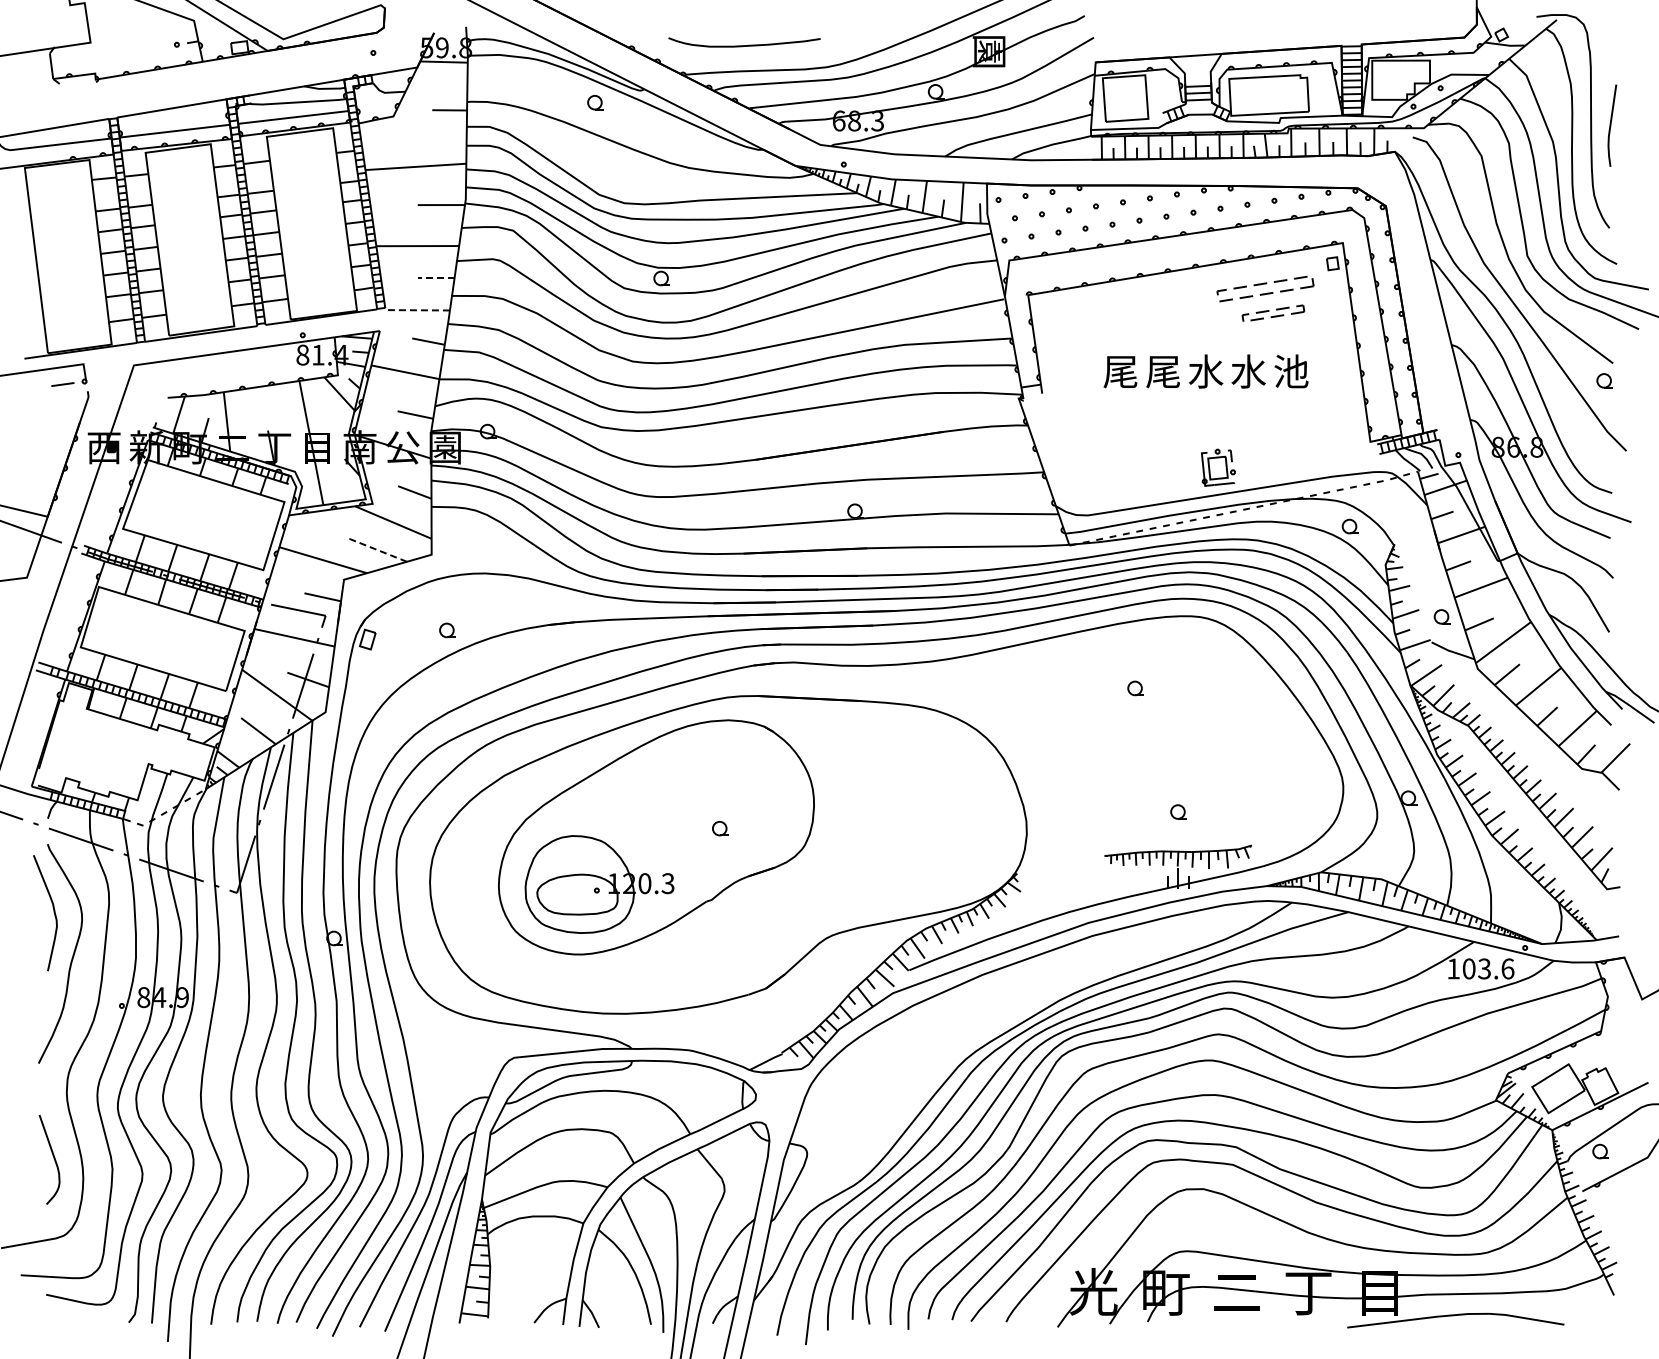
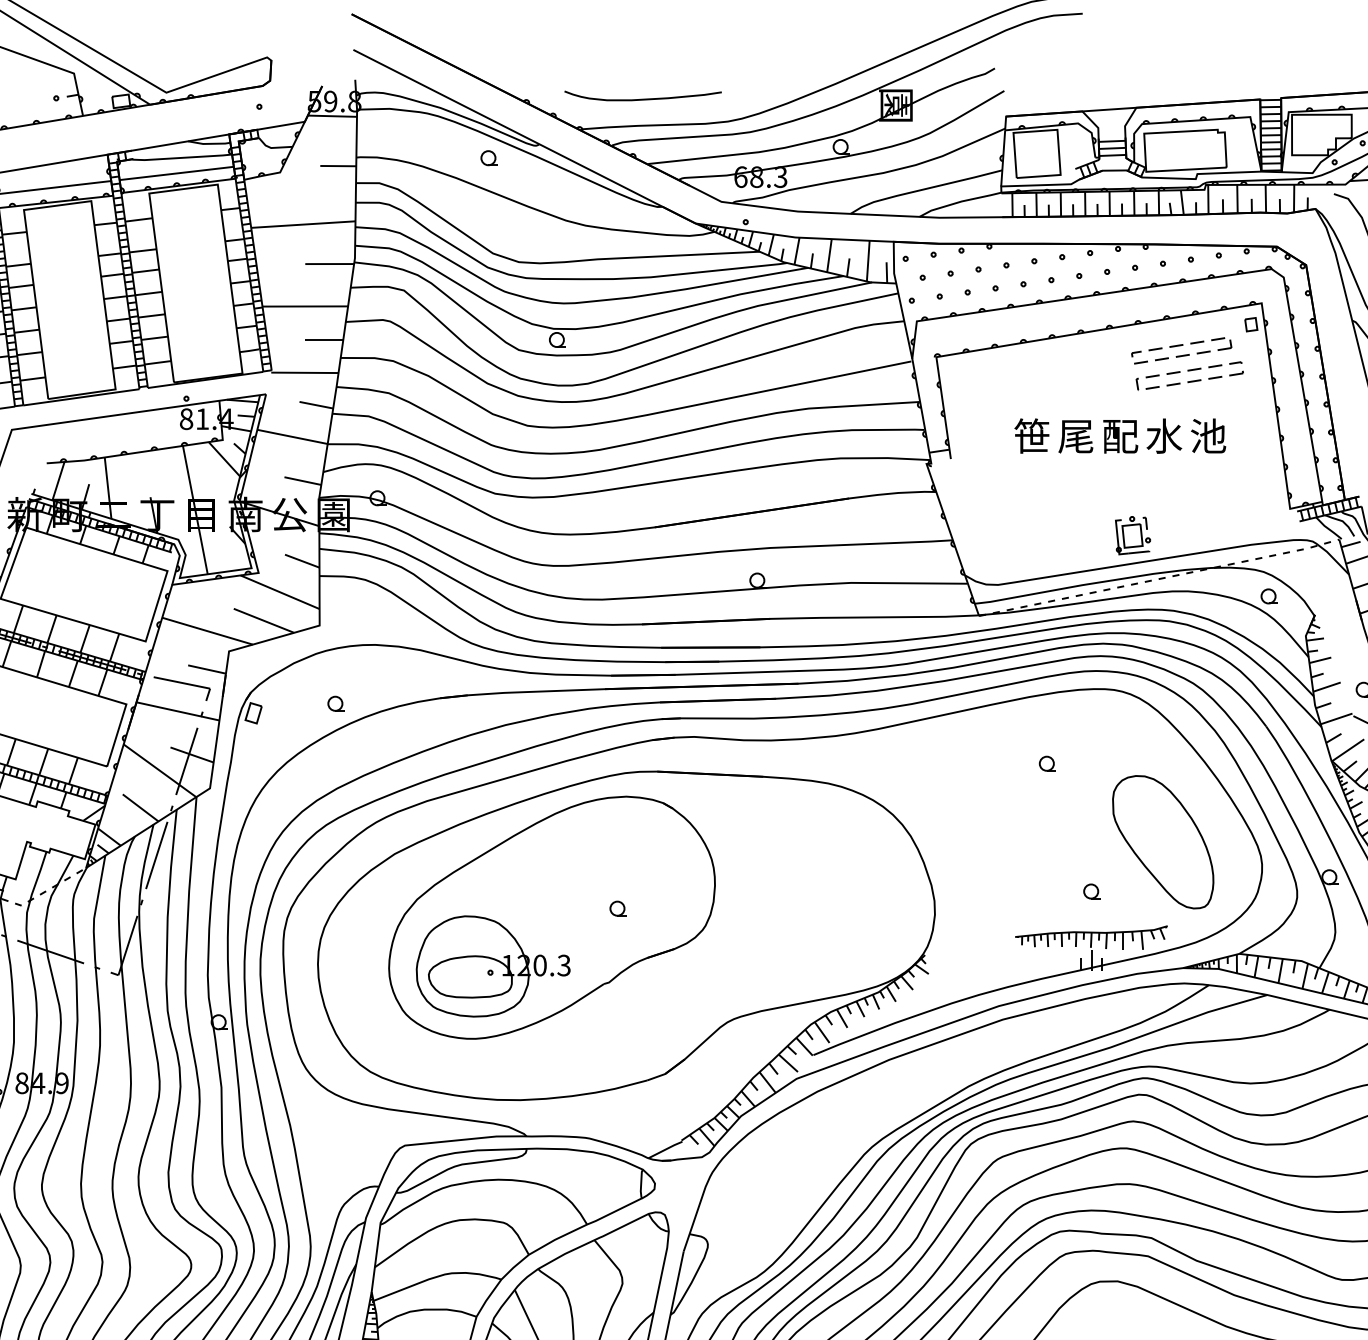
line: (435, 278) -> (323, 339), dashed -> solid
line: (417, 310) -> (305, 373), dashed -> solid
part: (1273, 313) -> (1189, 376), size x1.67
text: (1120, 371) -> (1031, 436), 尾 -> 笹
text: (1206, 371) -> (1120, 436), 水 -> 配
line: (377, 549) -> (263, 620), dashed -> solid
part: (1247, 764) -> (1163, 842), added

